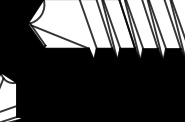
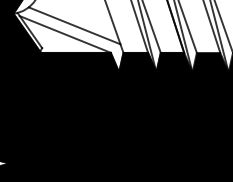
line: (65, 31) -> (73, 25), added

